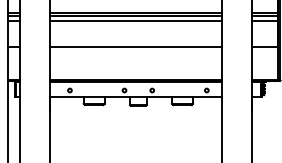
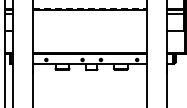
line: (136, 12) -> (90, 8), solid -> dashed
line: (134, 20) -> (89, 13), removed
line: (134, 47) -> (89, 31), removed

